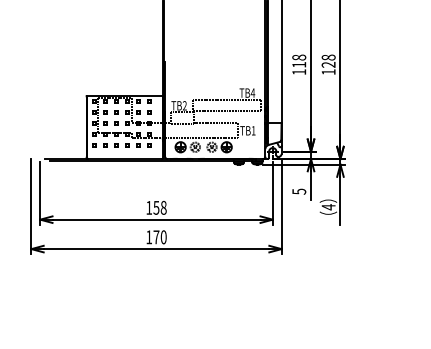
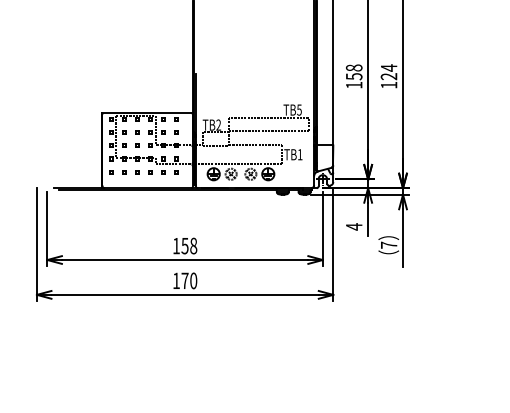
text: (328, 57) -> (388, 67), 128 -> 124
text: (299, 64) -> (354, 76), 118 -> 158
text: (252, 92) -> (298, 109), TB4 -> TB5
text: (299, 191) -> (354, 226), 5 -> 4
text: (329, 207) -> (389, 245), 4 -> 7

